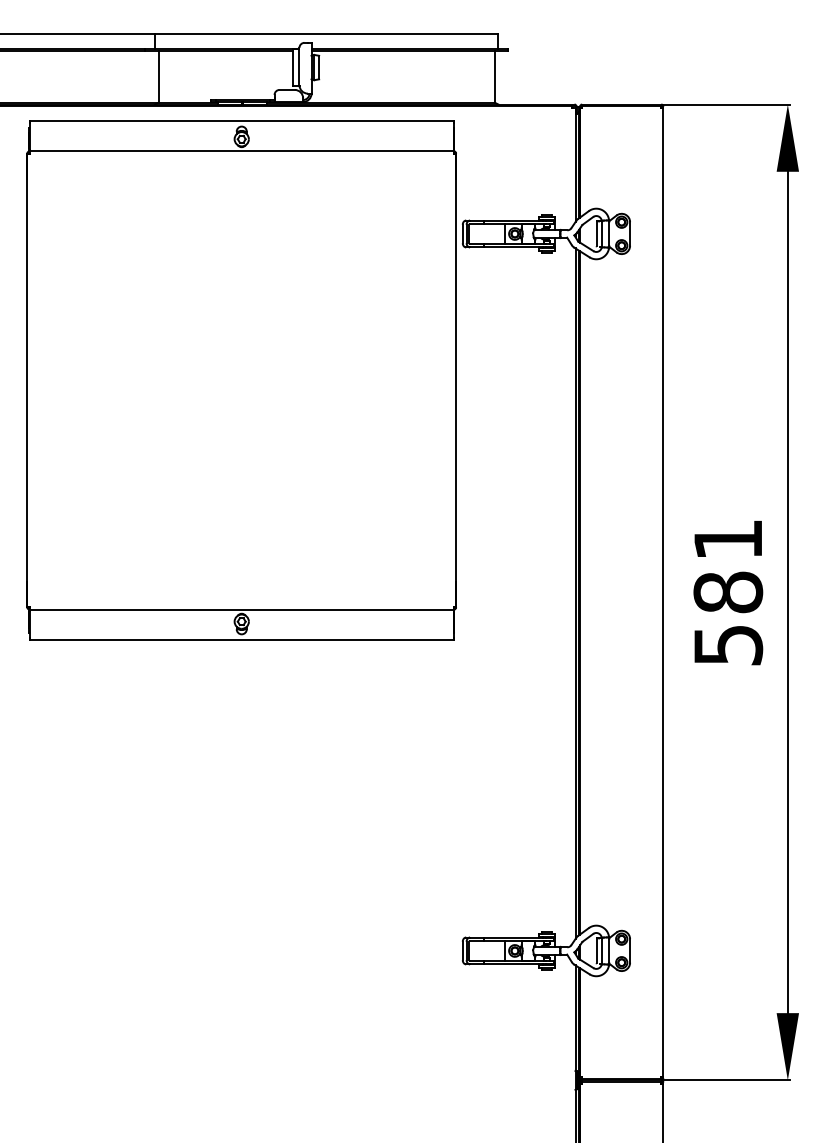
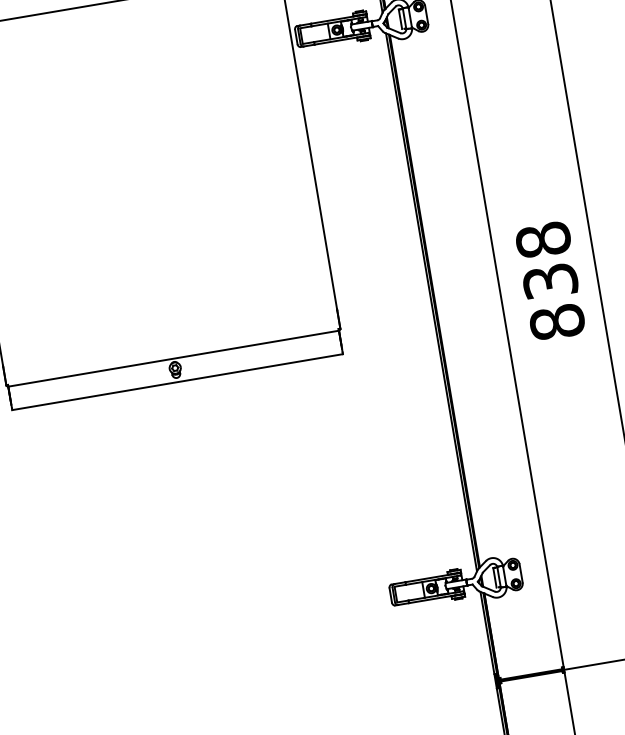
text: (728, 592) -> (550, 281), 581 -> 838

